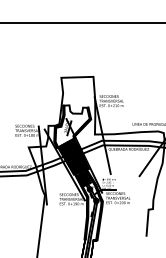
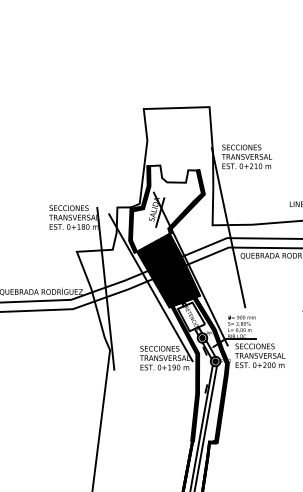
hatch: (84, 179) -> (191, 317), removed

